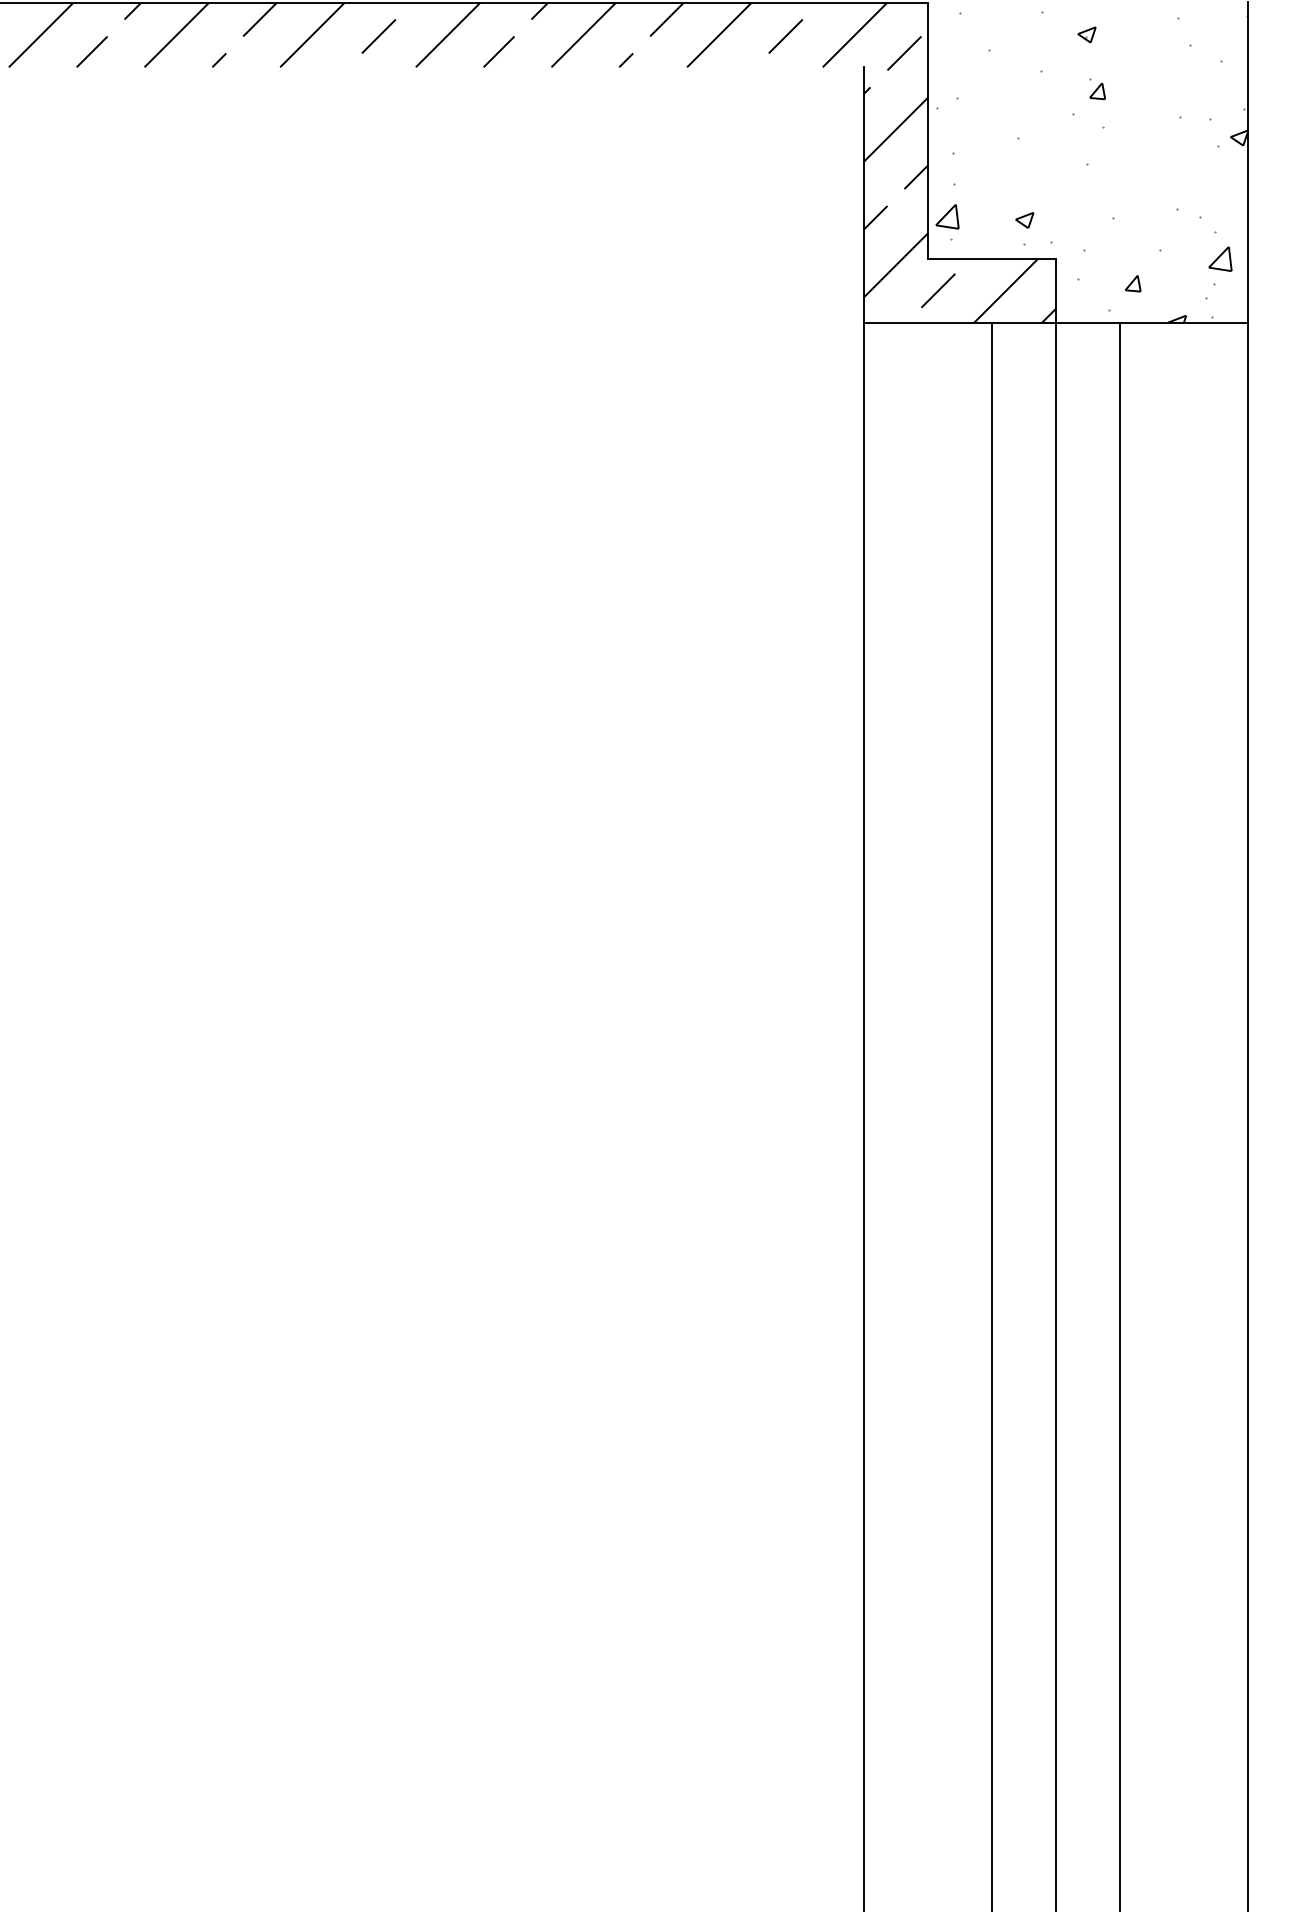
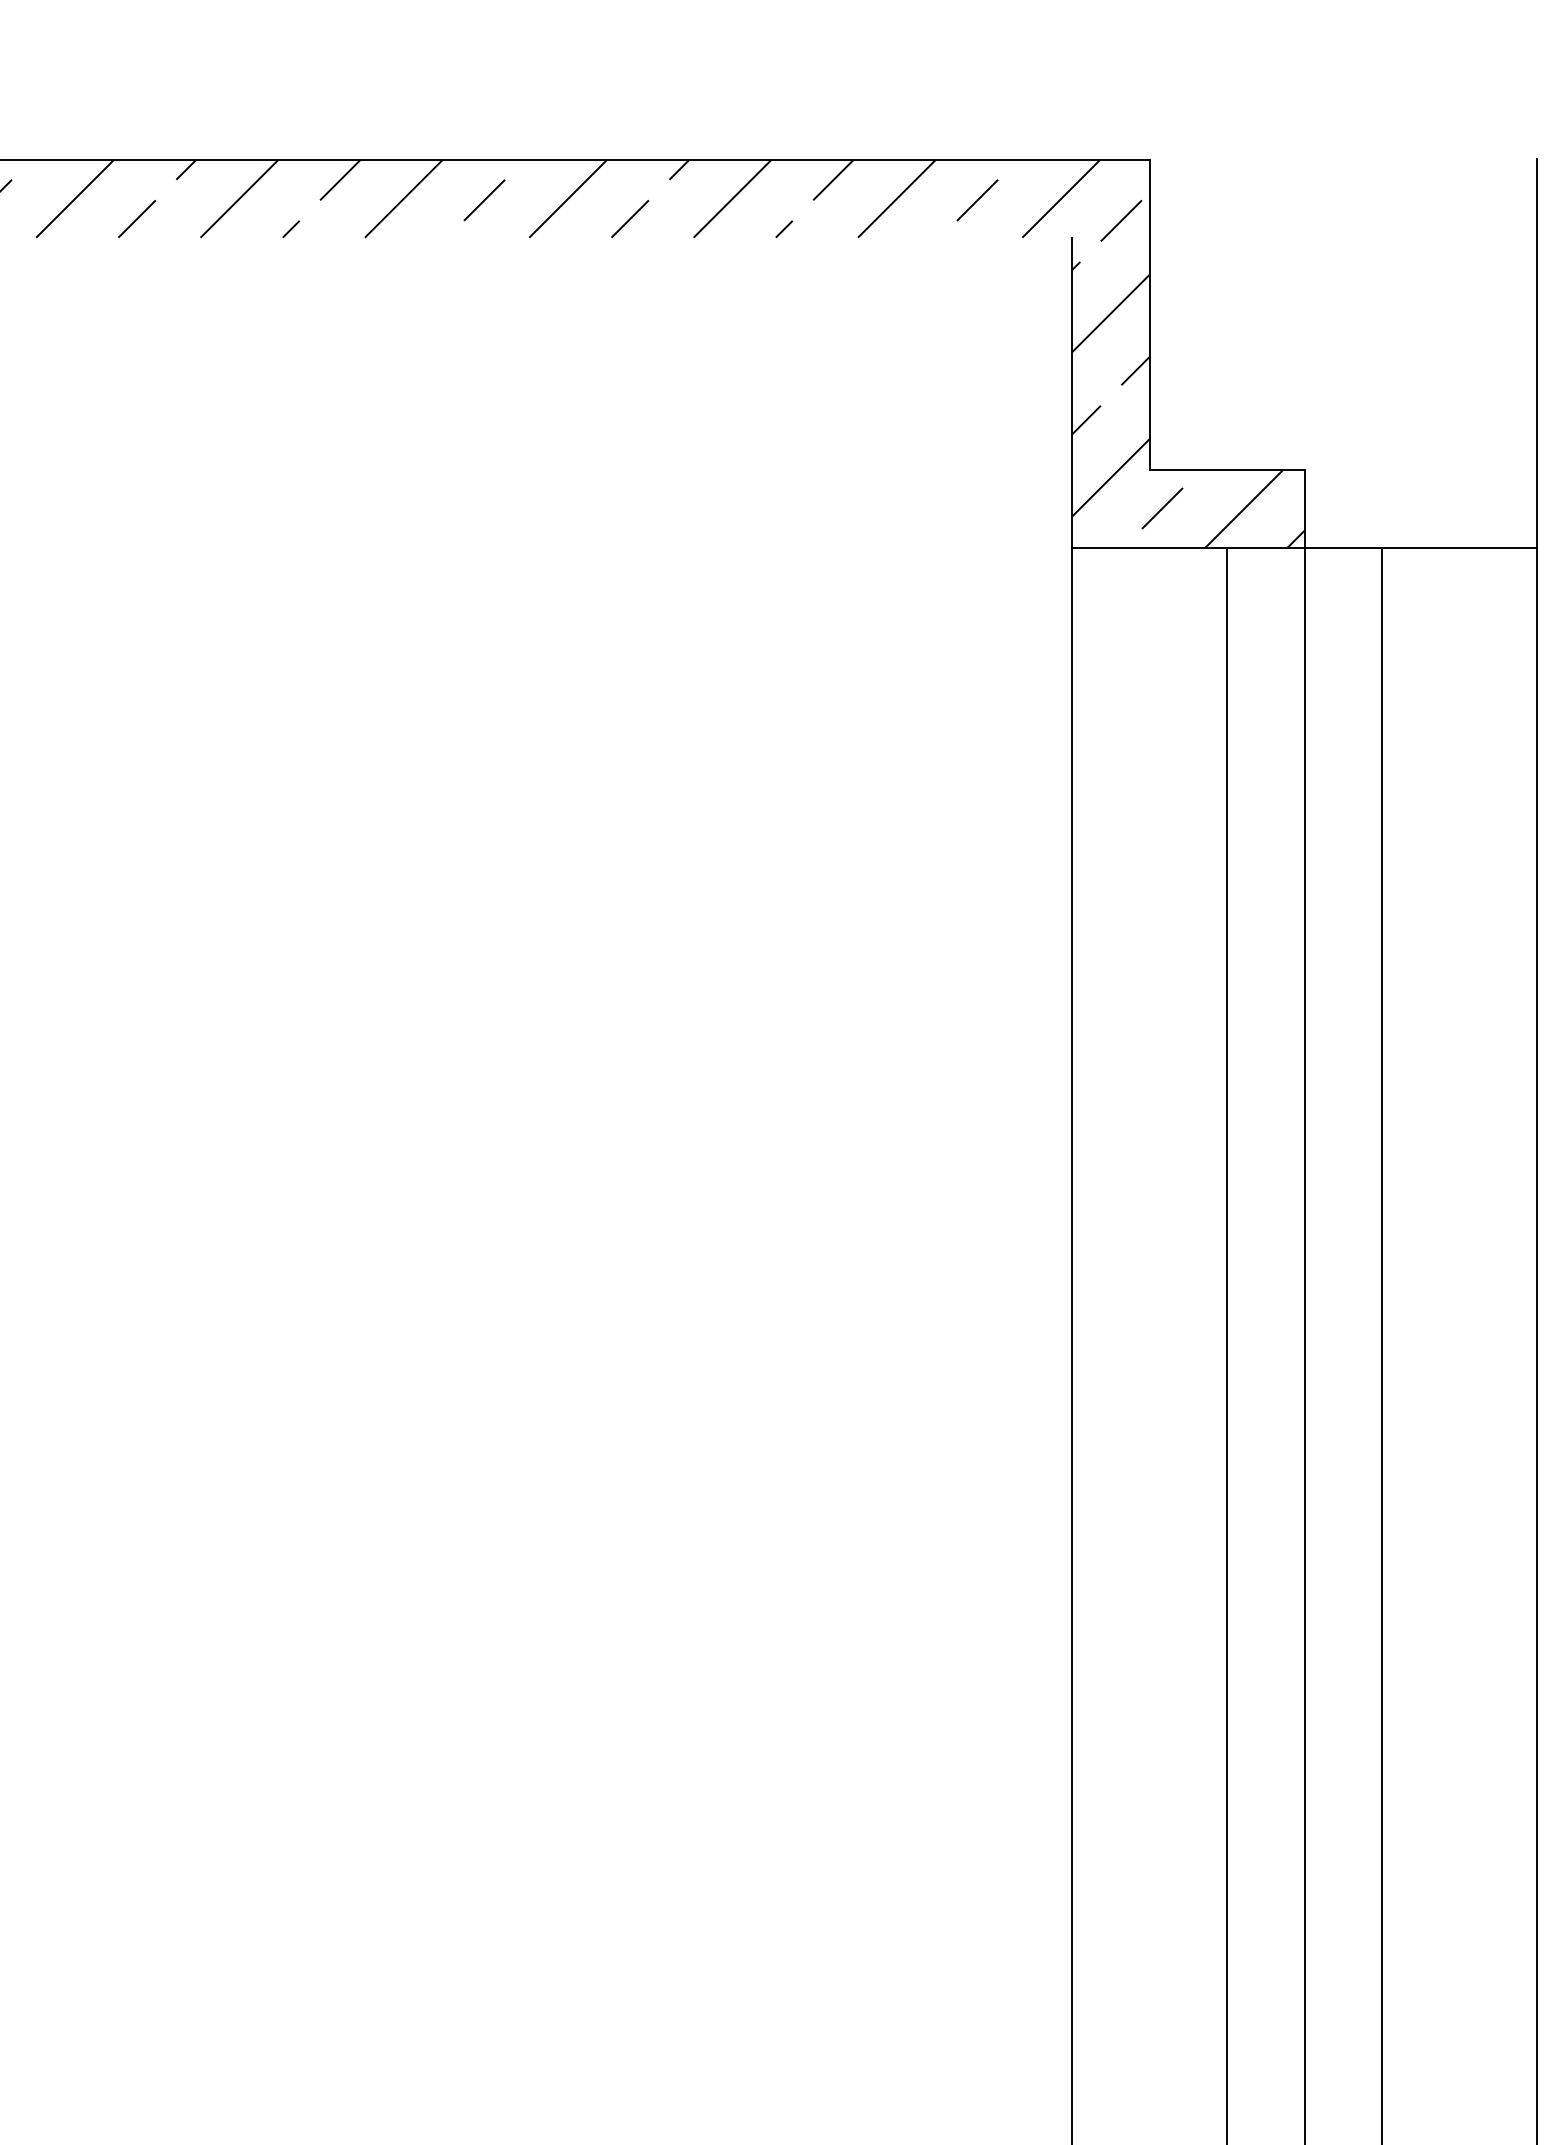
hatch: (1091, 167) -> (1348, 359), removed

